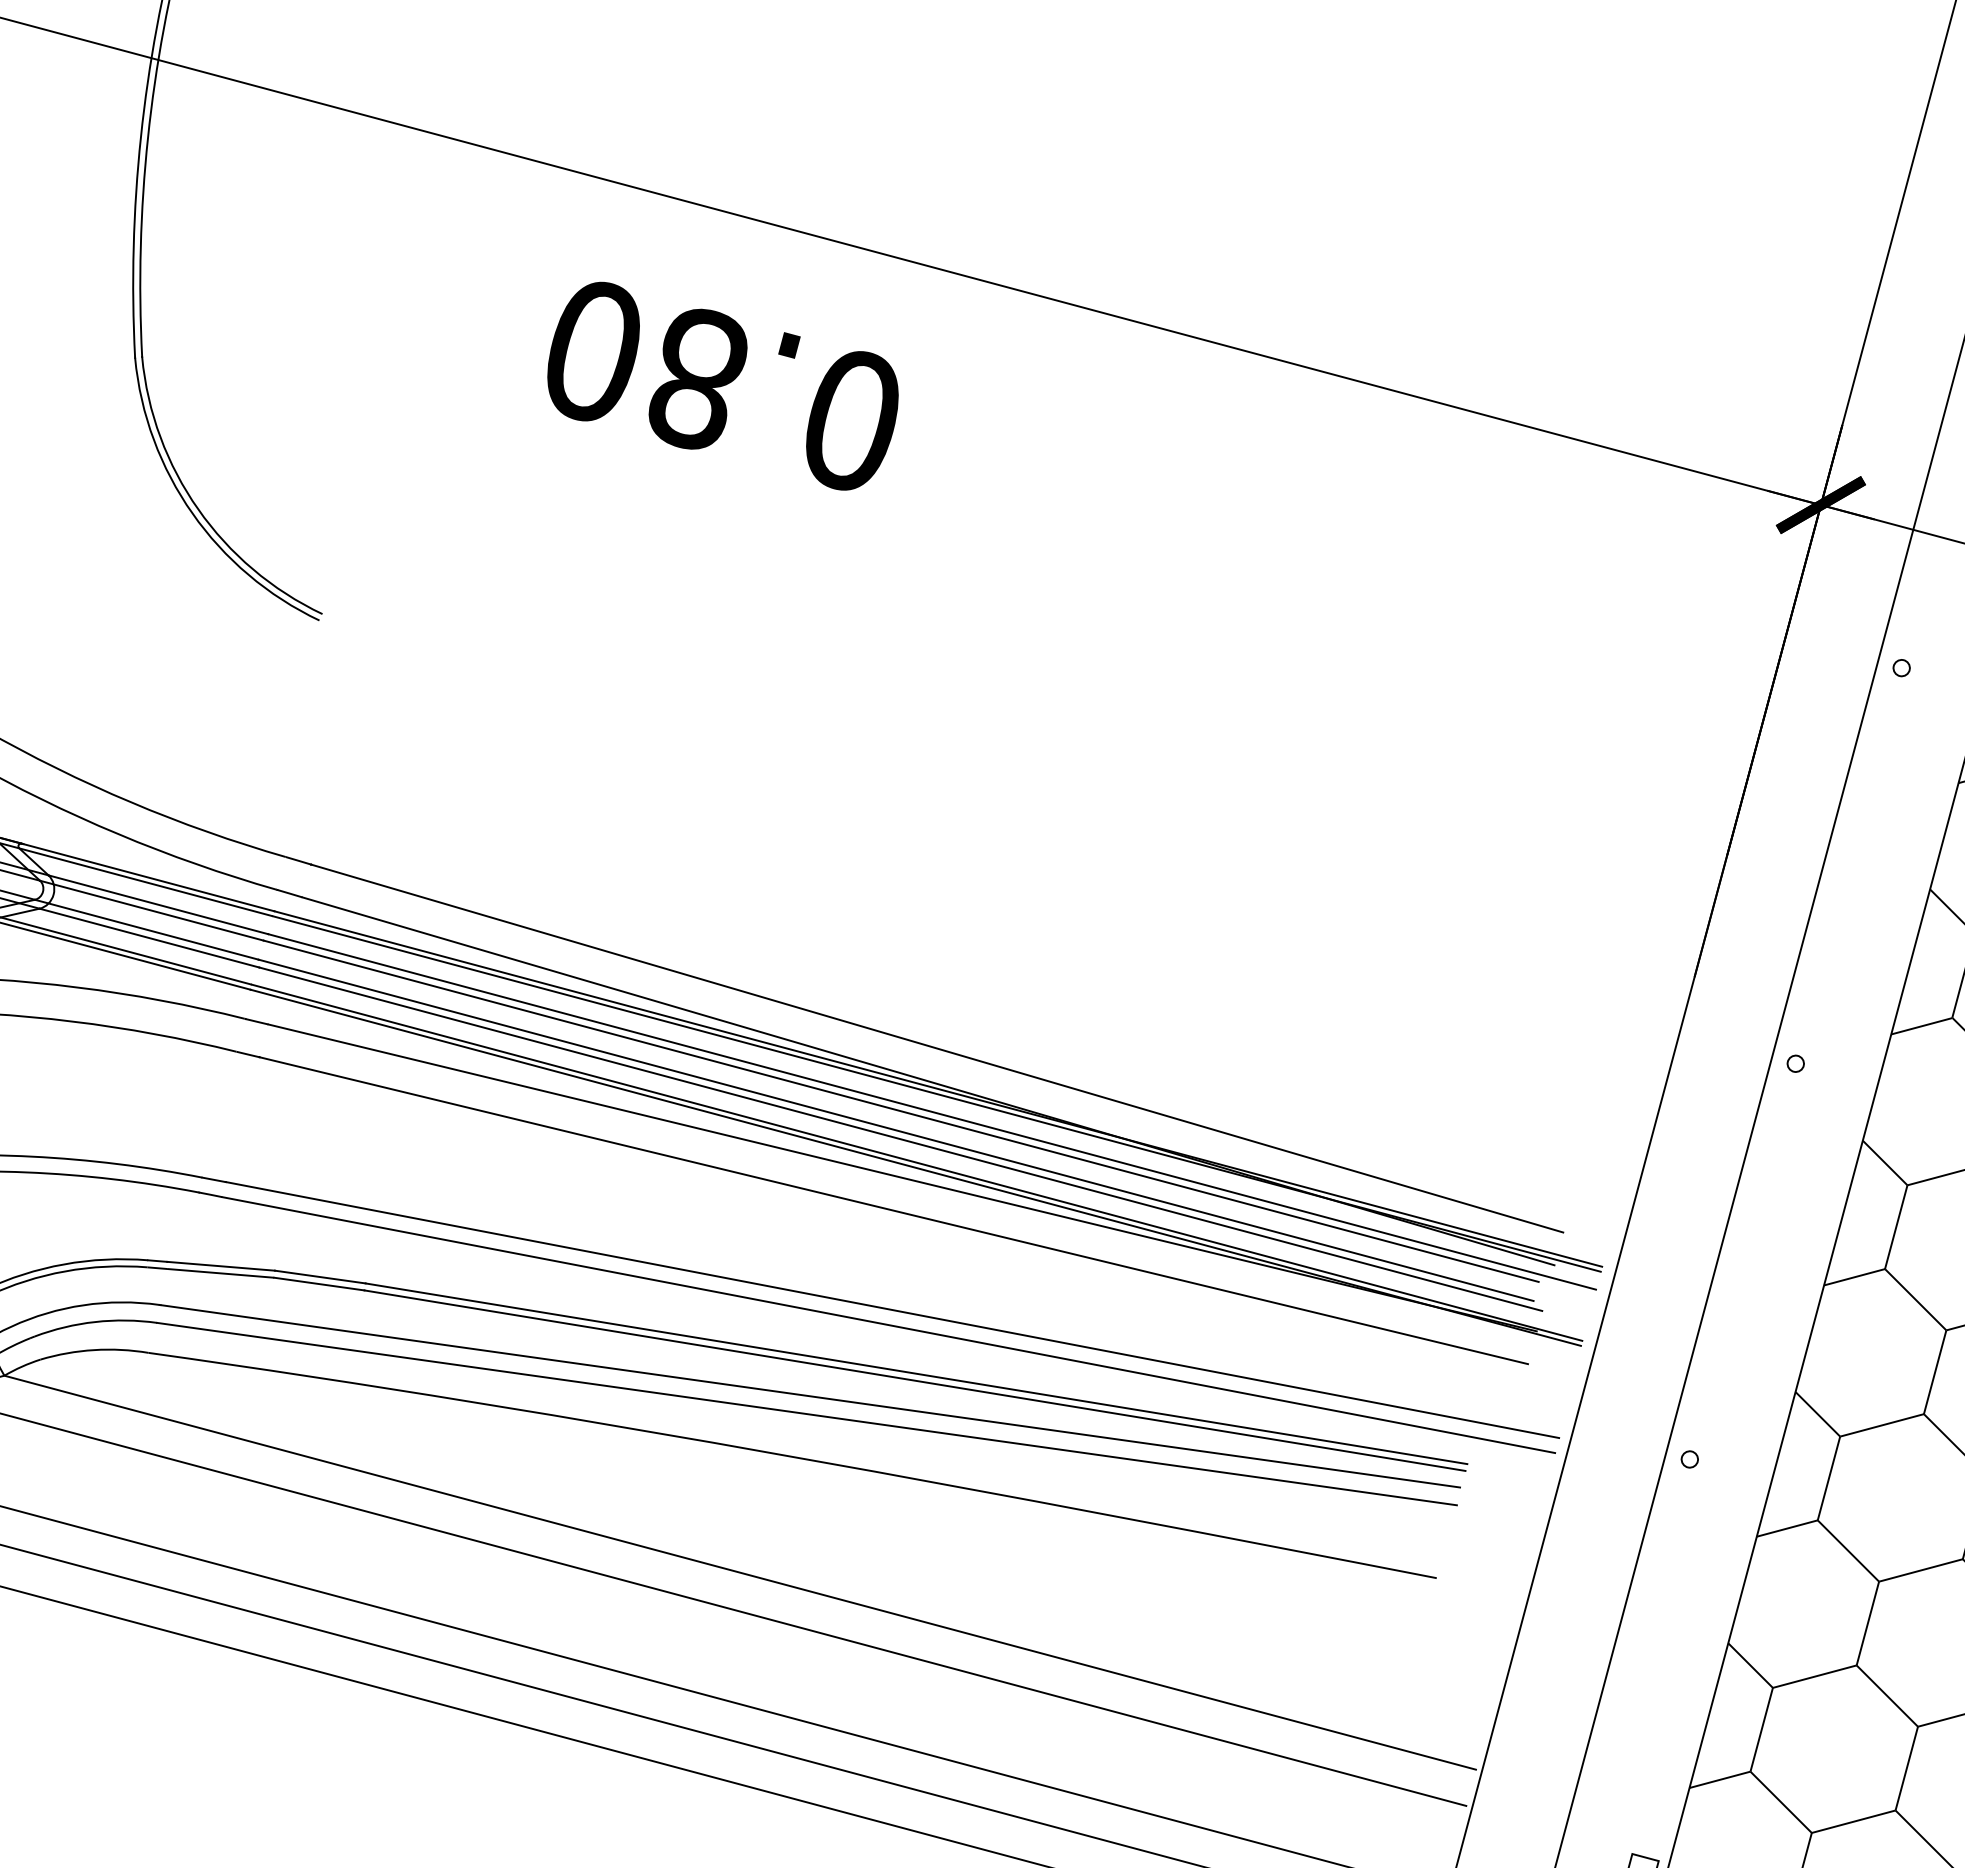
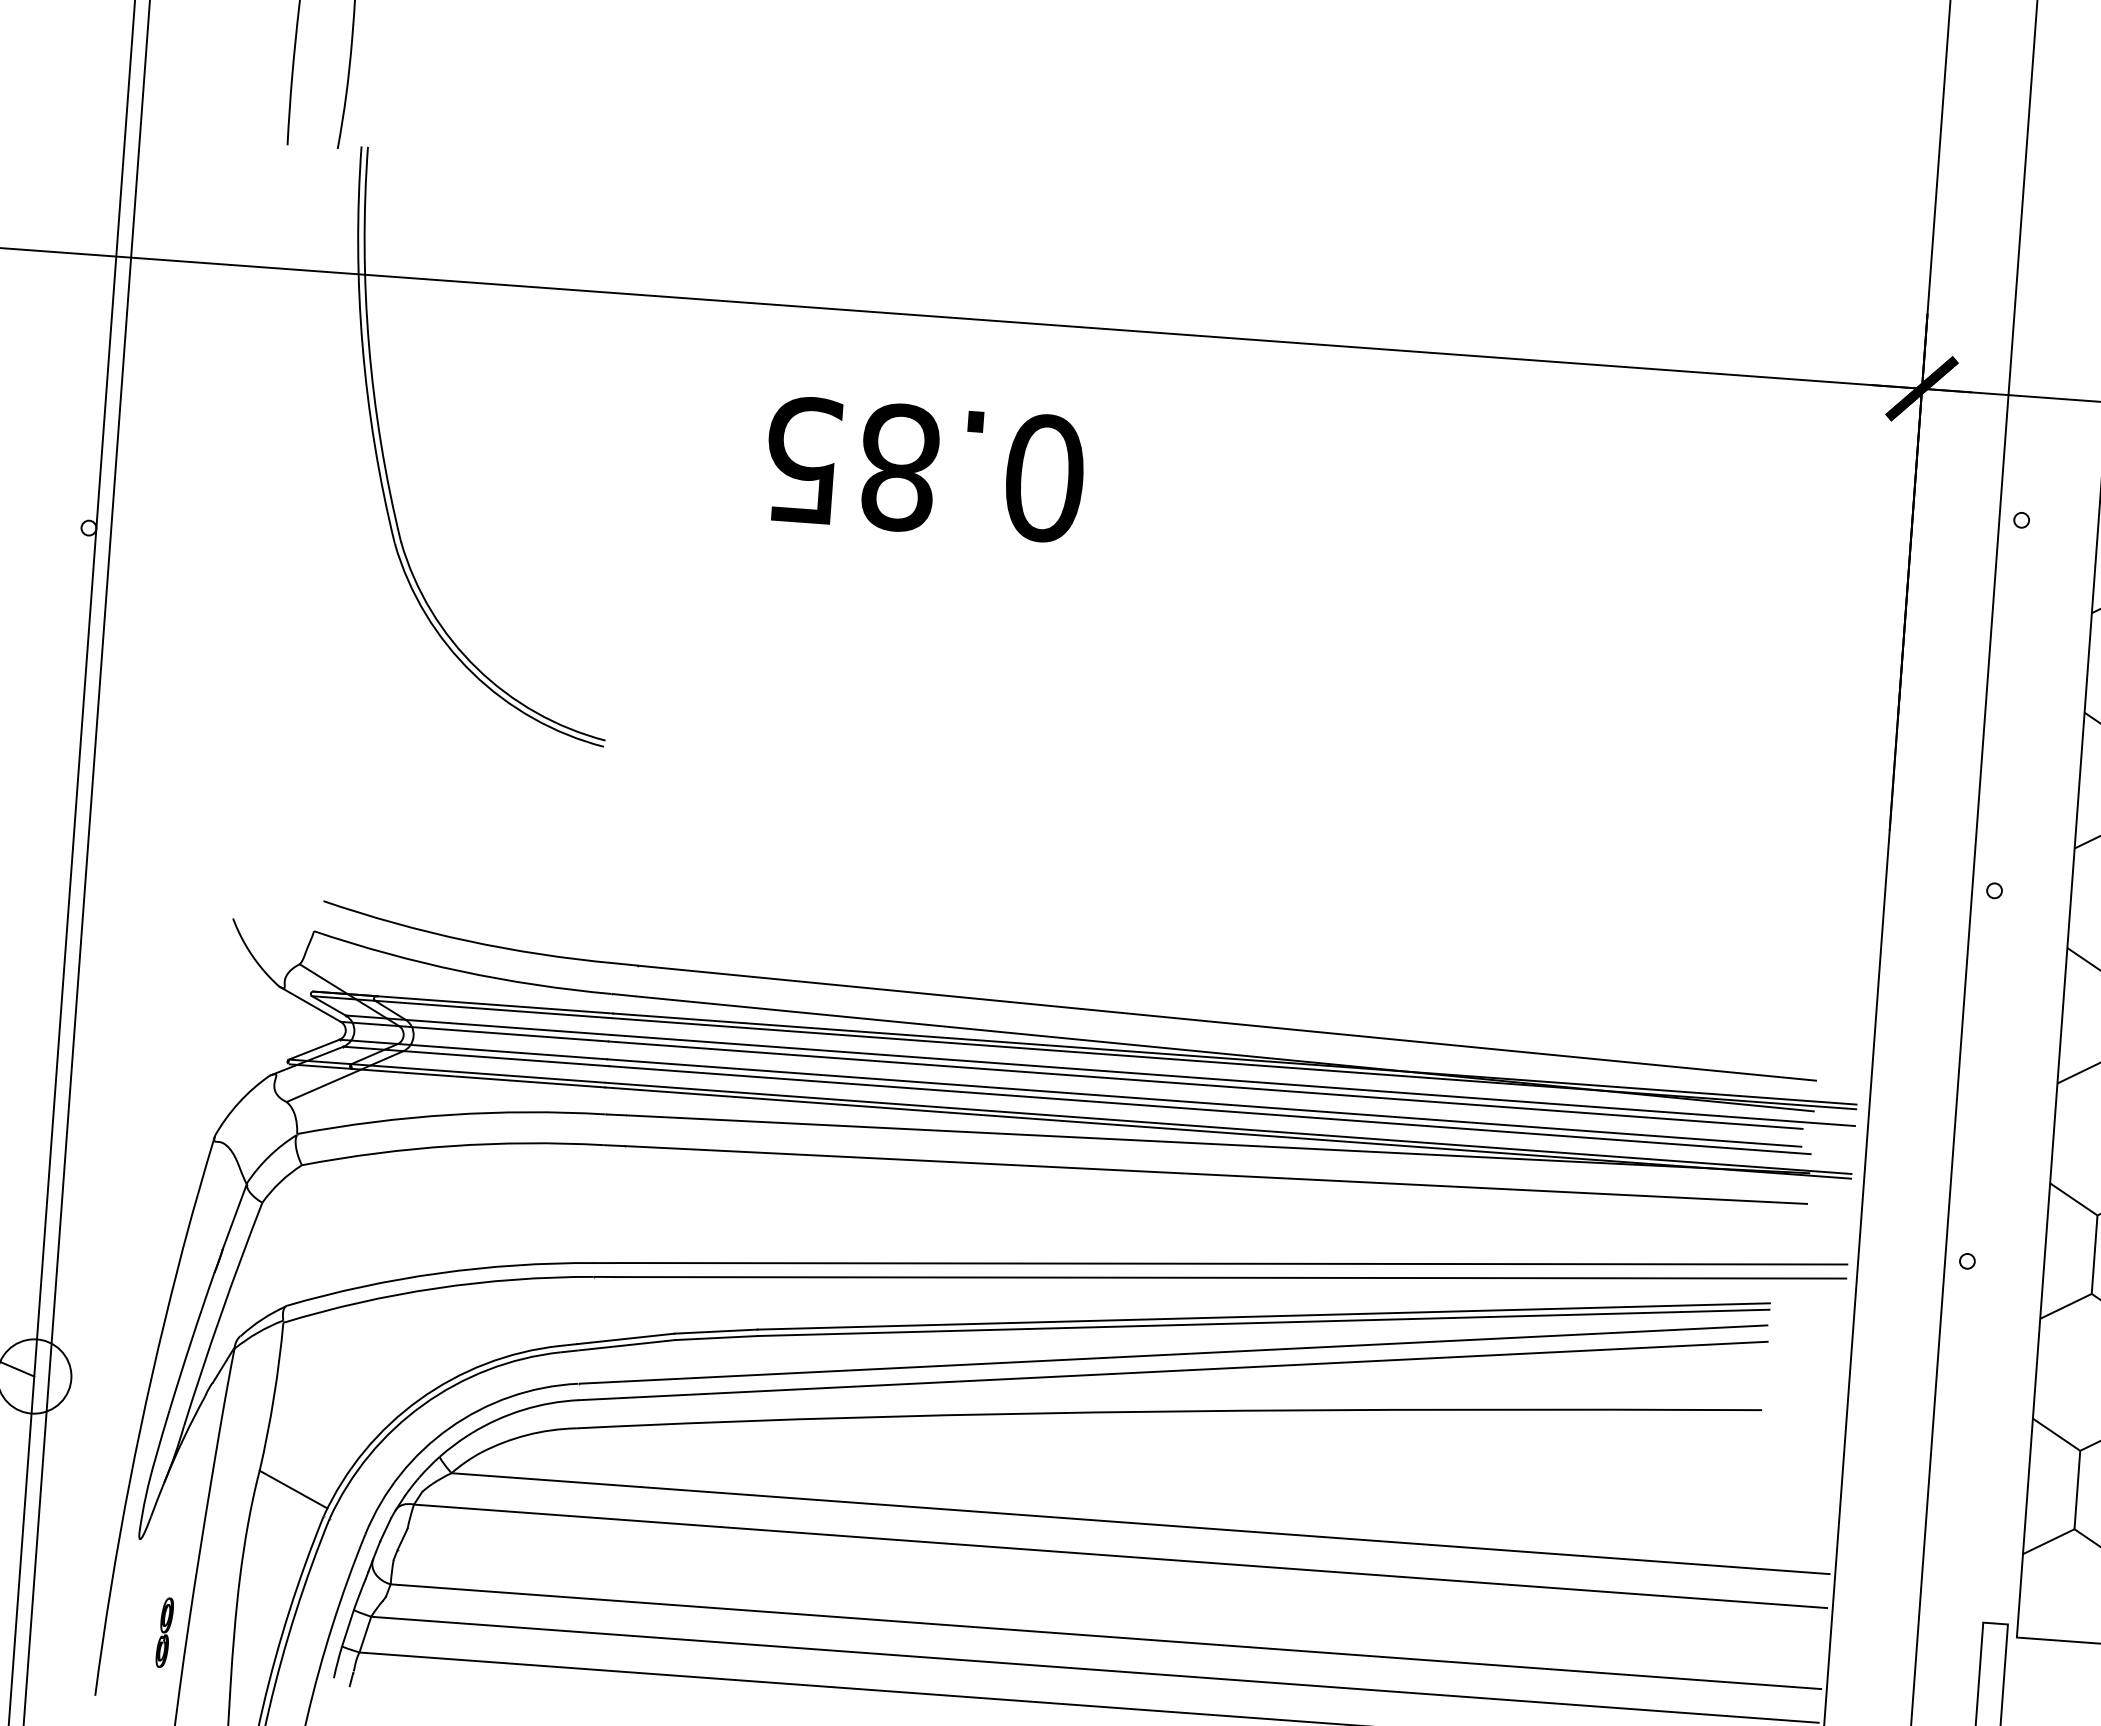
text: (594, 351) -> (803, 460), 0.80 -> 0.85

